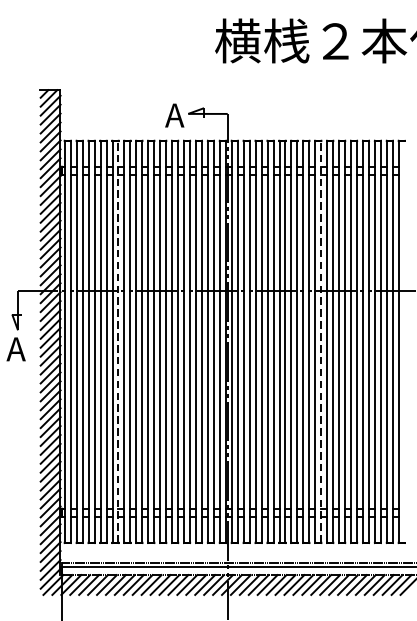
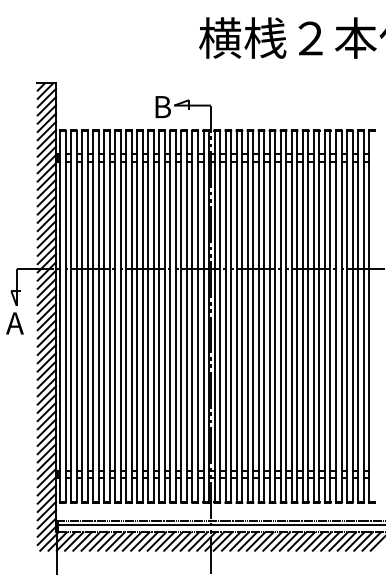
text: (174, 116) -> (161, 107), A -> B
line: (118, 341) -> (109, 316), dashed -> solid
line: (321, 341) -> (297, 316), dashed -> solid

